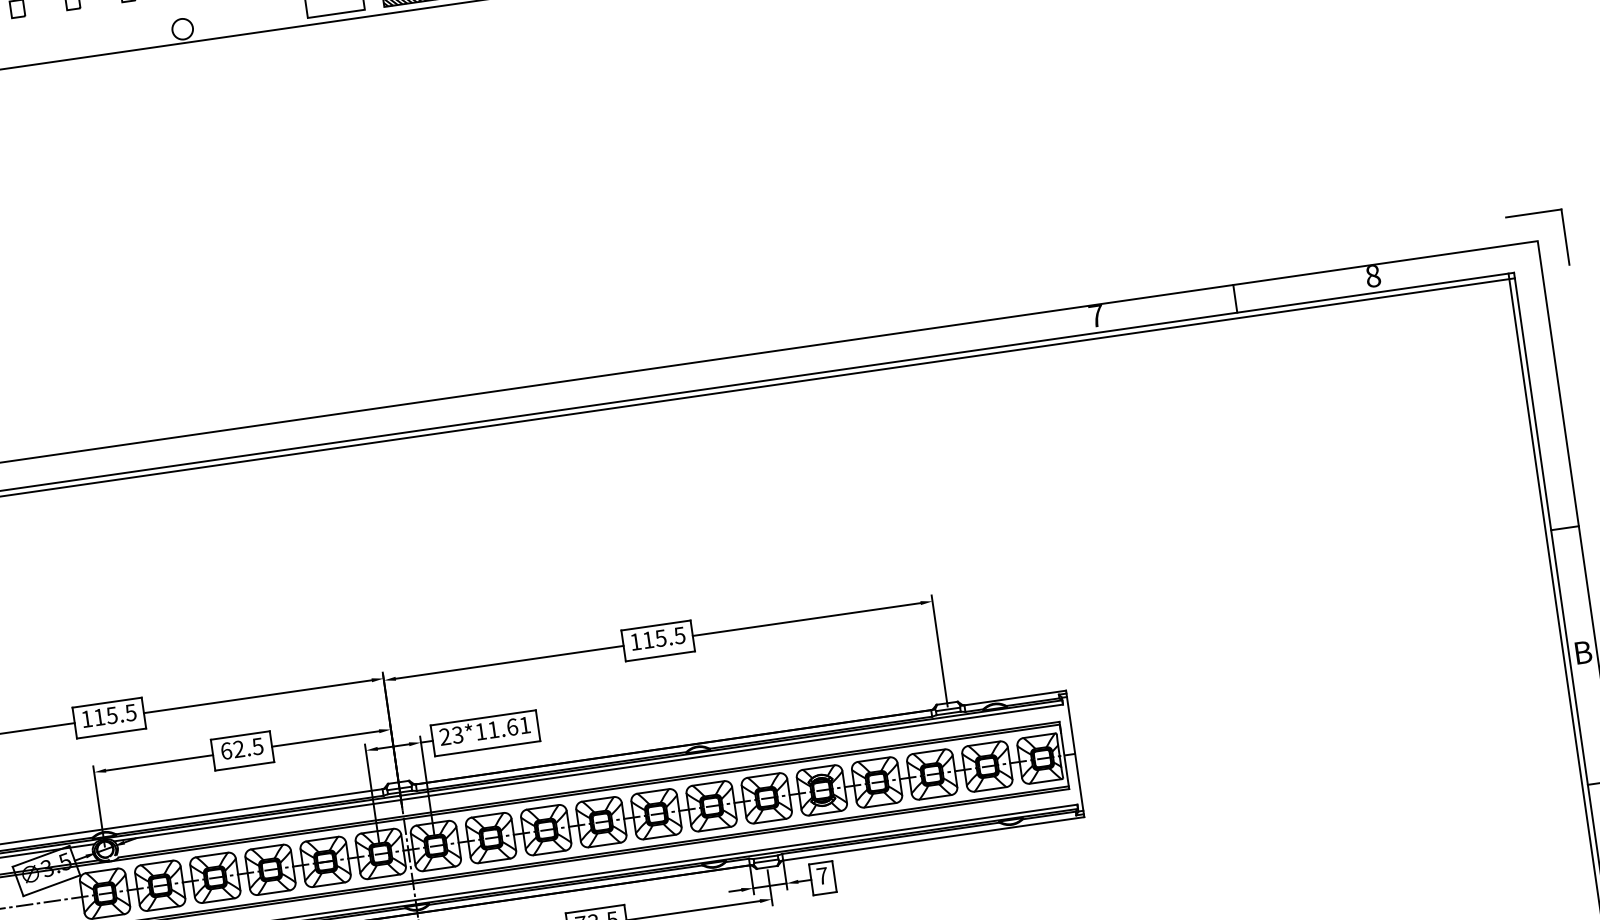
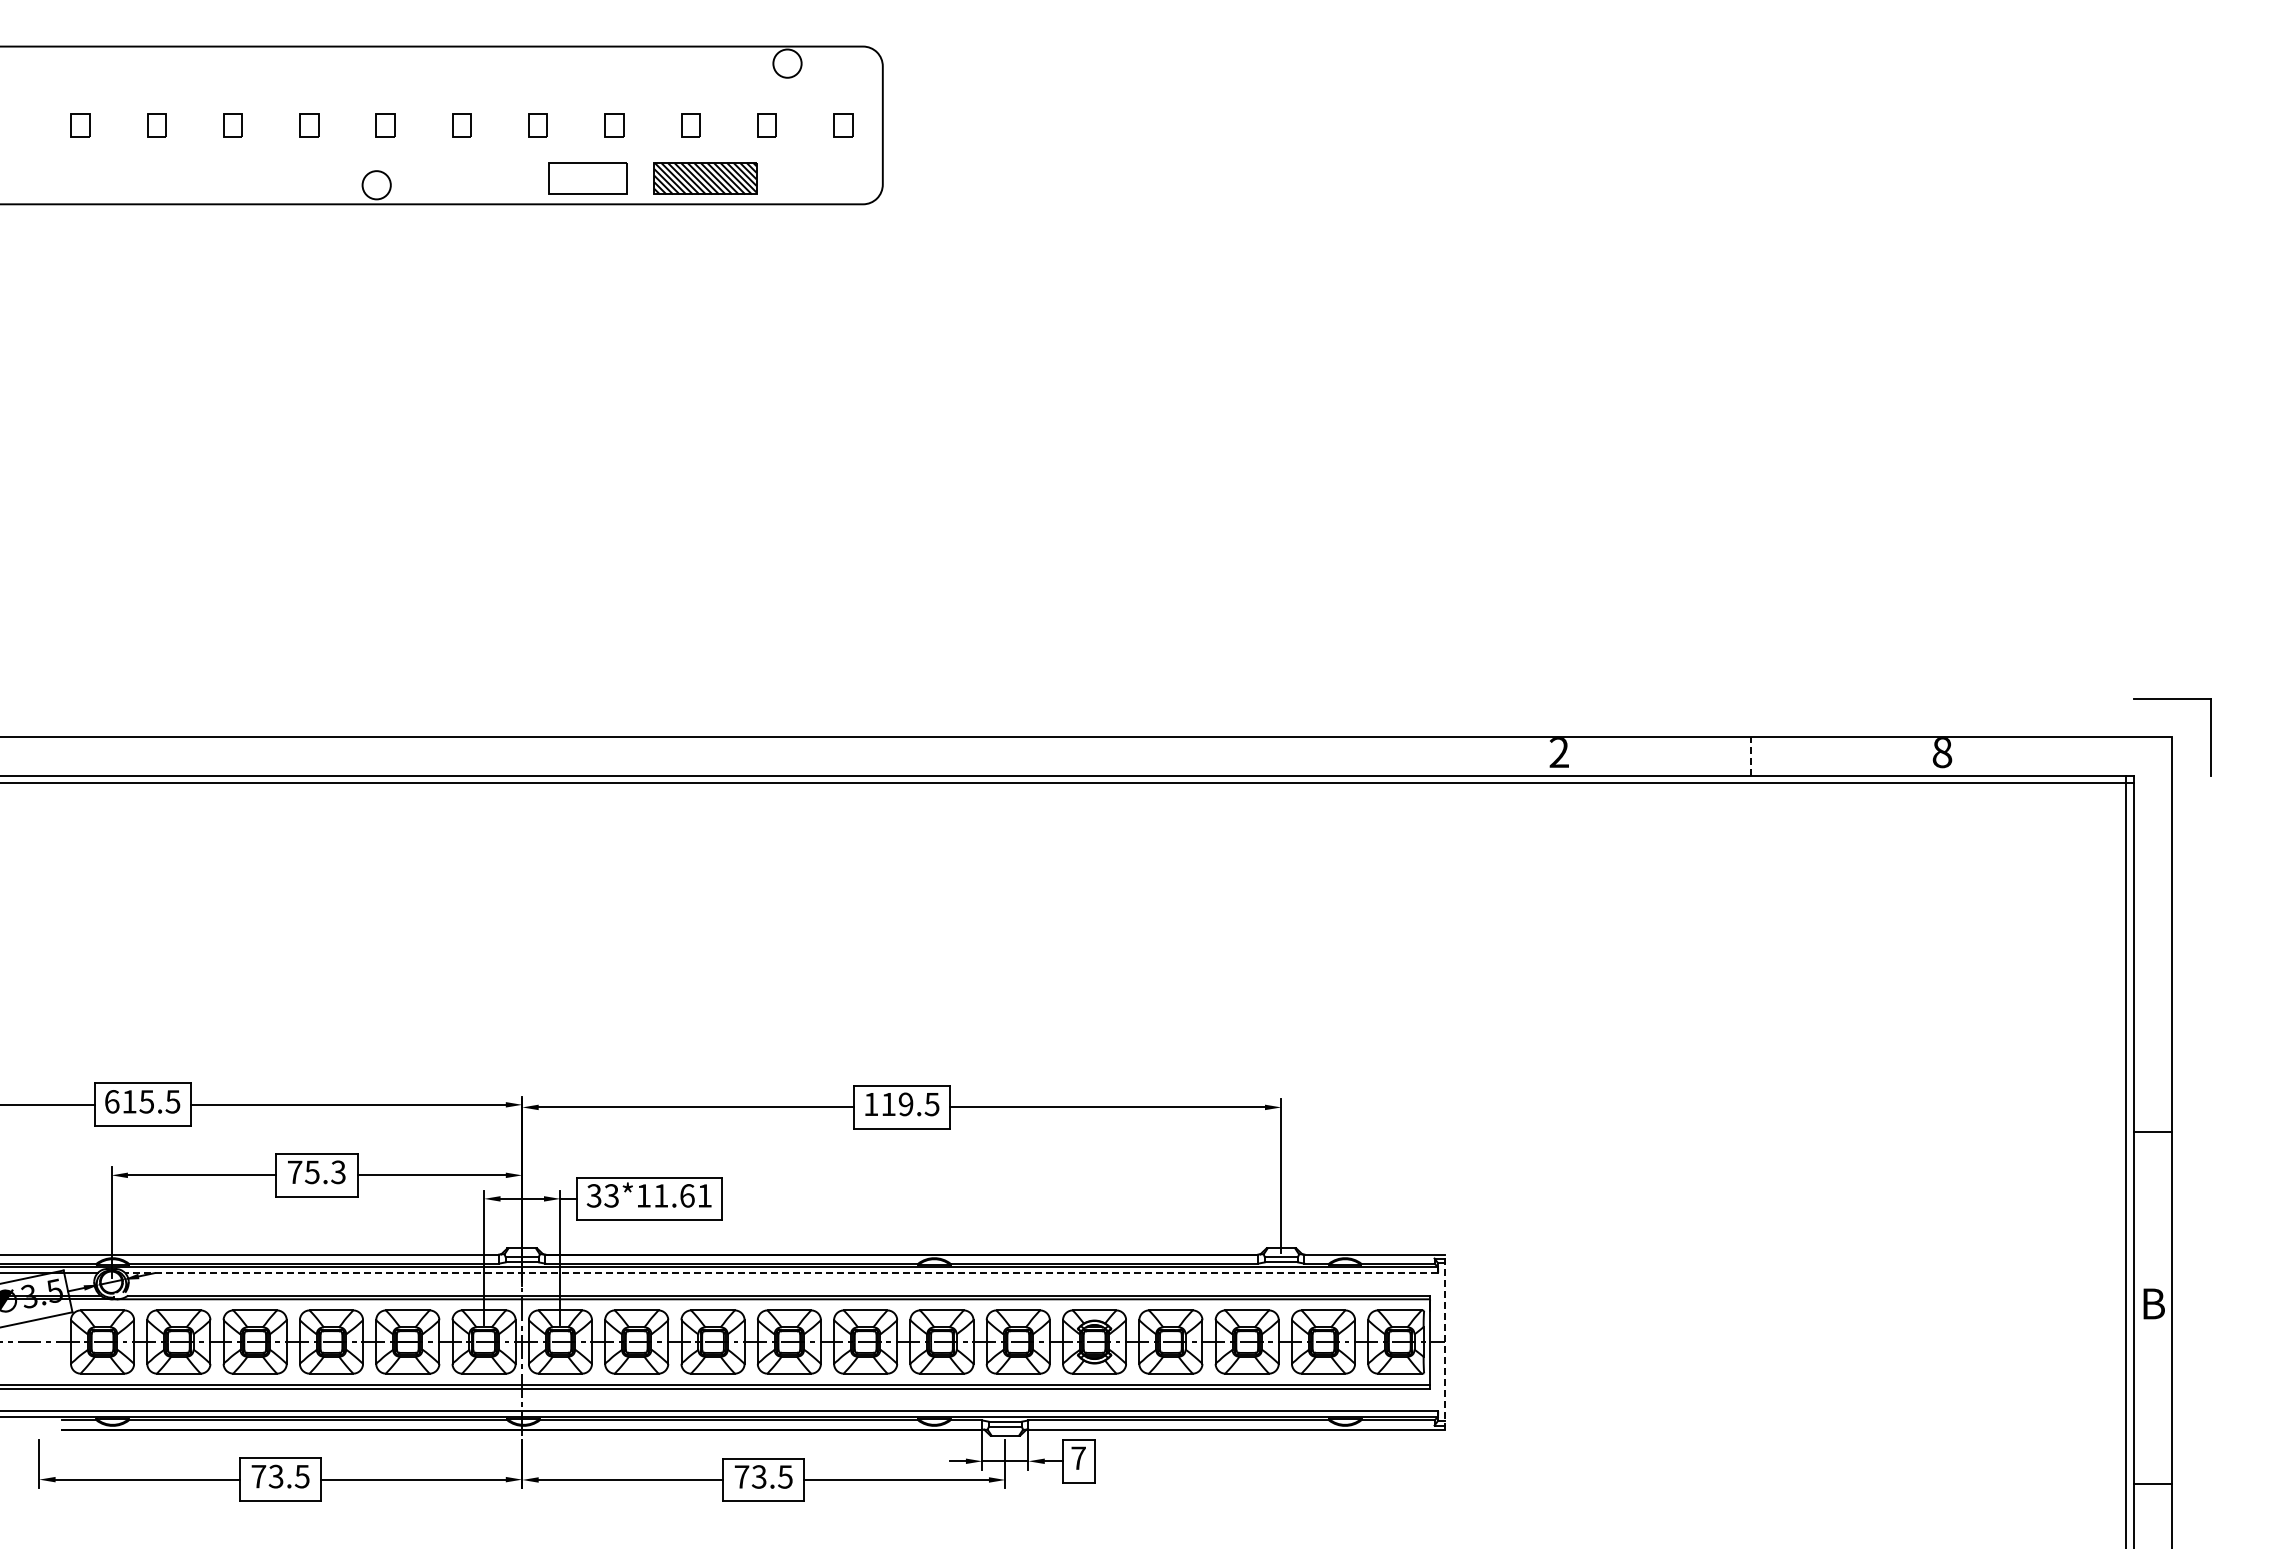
line: (1235, 298) -> (1751, 755), solid -> dashed
text: (1096, 315) -> (1559, 752), 7 -> 2
text: (660, 638) -> (905, 1104), 115.5 -> 119.5
text: (87, 718) -> (112, 1101), 115.5 -> 615.5
text: (444, 736) -> (593, 1195), 23*11.61 -> 33*11.61
text: (242, 748) -> (316, 1172), 62.5 -> 75.3
line: (1075, 753) -> (1445, 1341), solid -> dashed
line: (588, 772) -> (781, 1272), solid -> dashed

